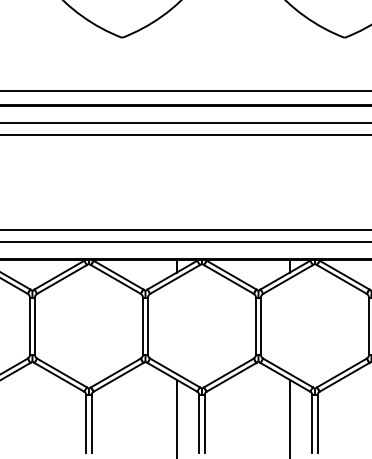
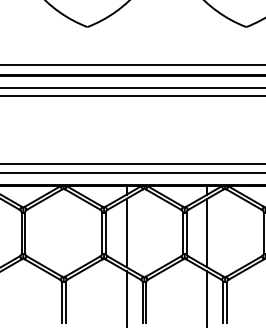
line: (176, 326) -> (126, 233), added
line: (289, 326) -> (206, 233), added

